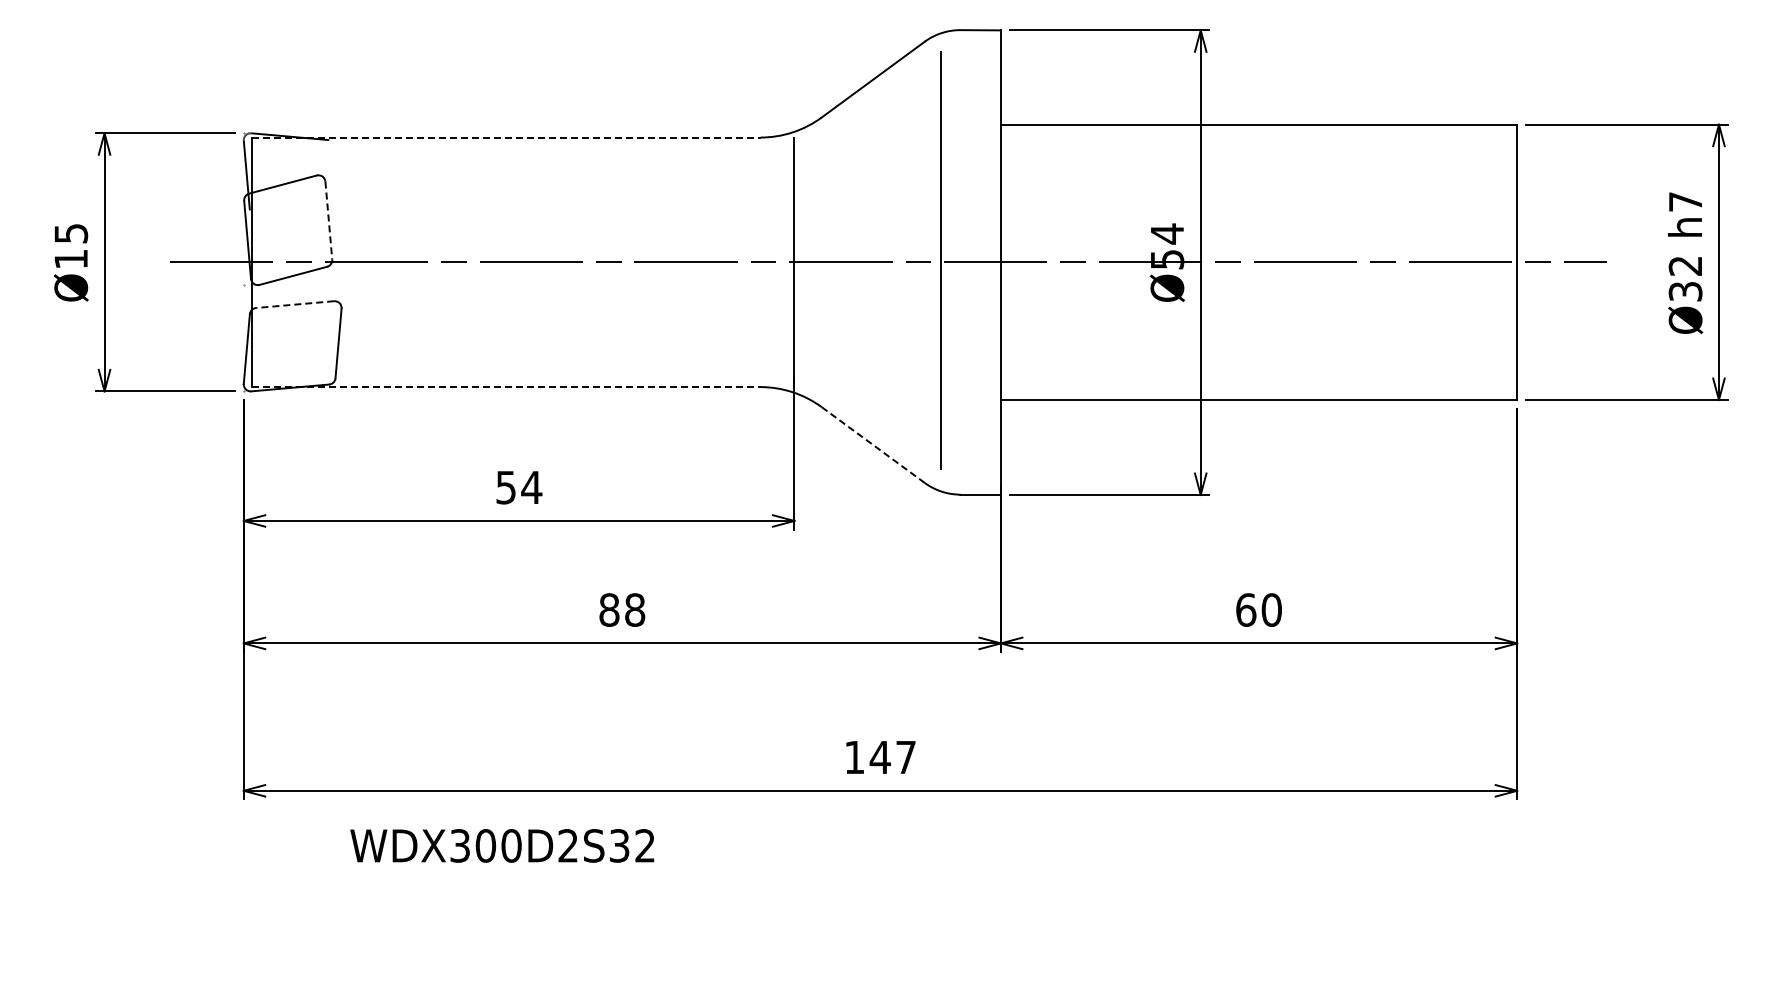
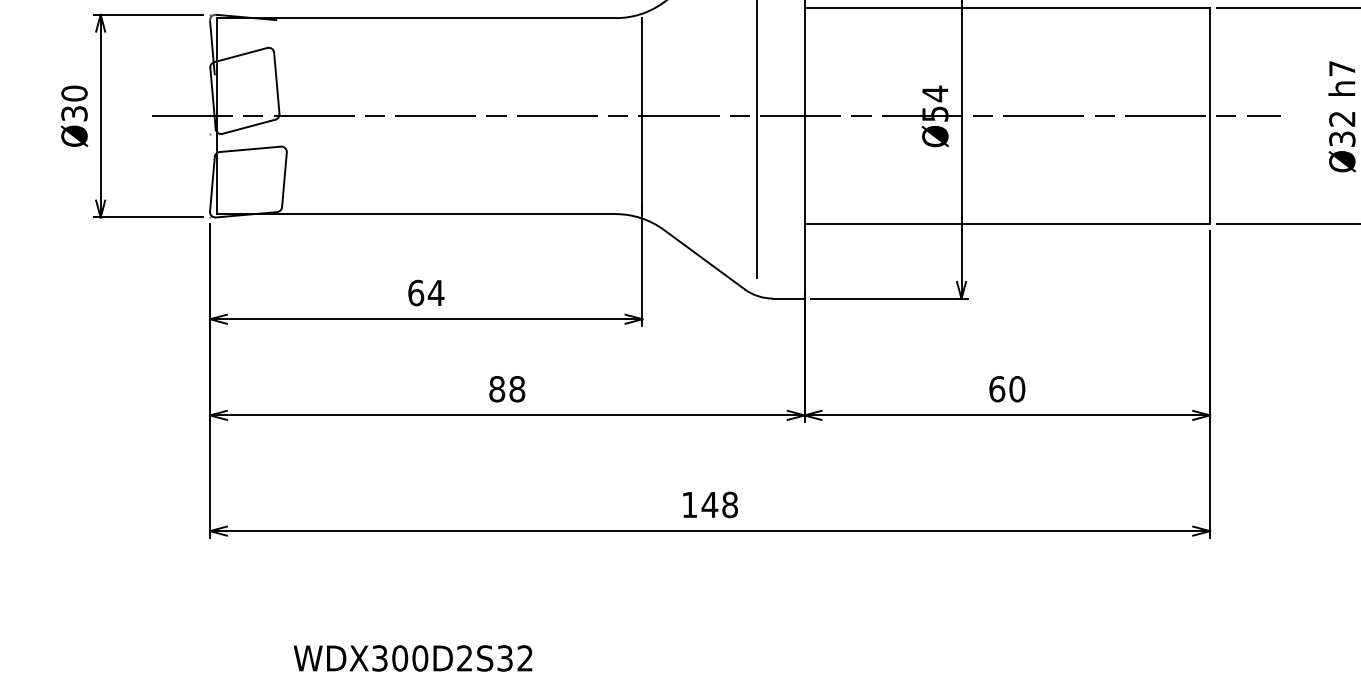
line: (506, 137) -> (416, 18), dashed -> solid
line: (328, 221) -> (276, 84), dashed -> solid
text: (71, 245) -> (74, 102), Ø15 -> Ø30
line: (294, 304) -> (249, 149), dashed -> solid
line: (506, 387) -> (416, 214), dashed -> solid
line: (873, 445) -> (704, 259), dashed -> solid
text: (506, 487) -> (416, 292), 54 -> 64
text: (906, 757) -> (730, 504), 147 -> 148
text: (502, 845) -> (413, 658), moved

